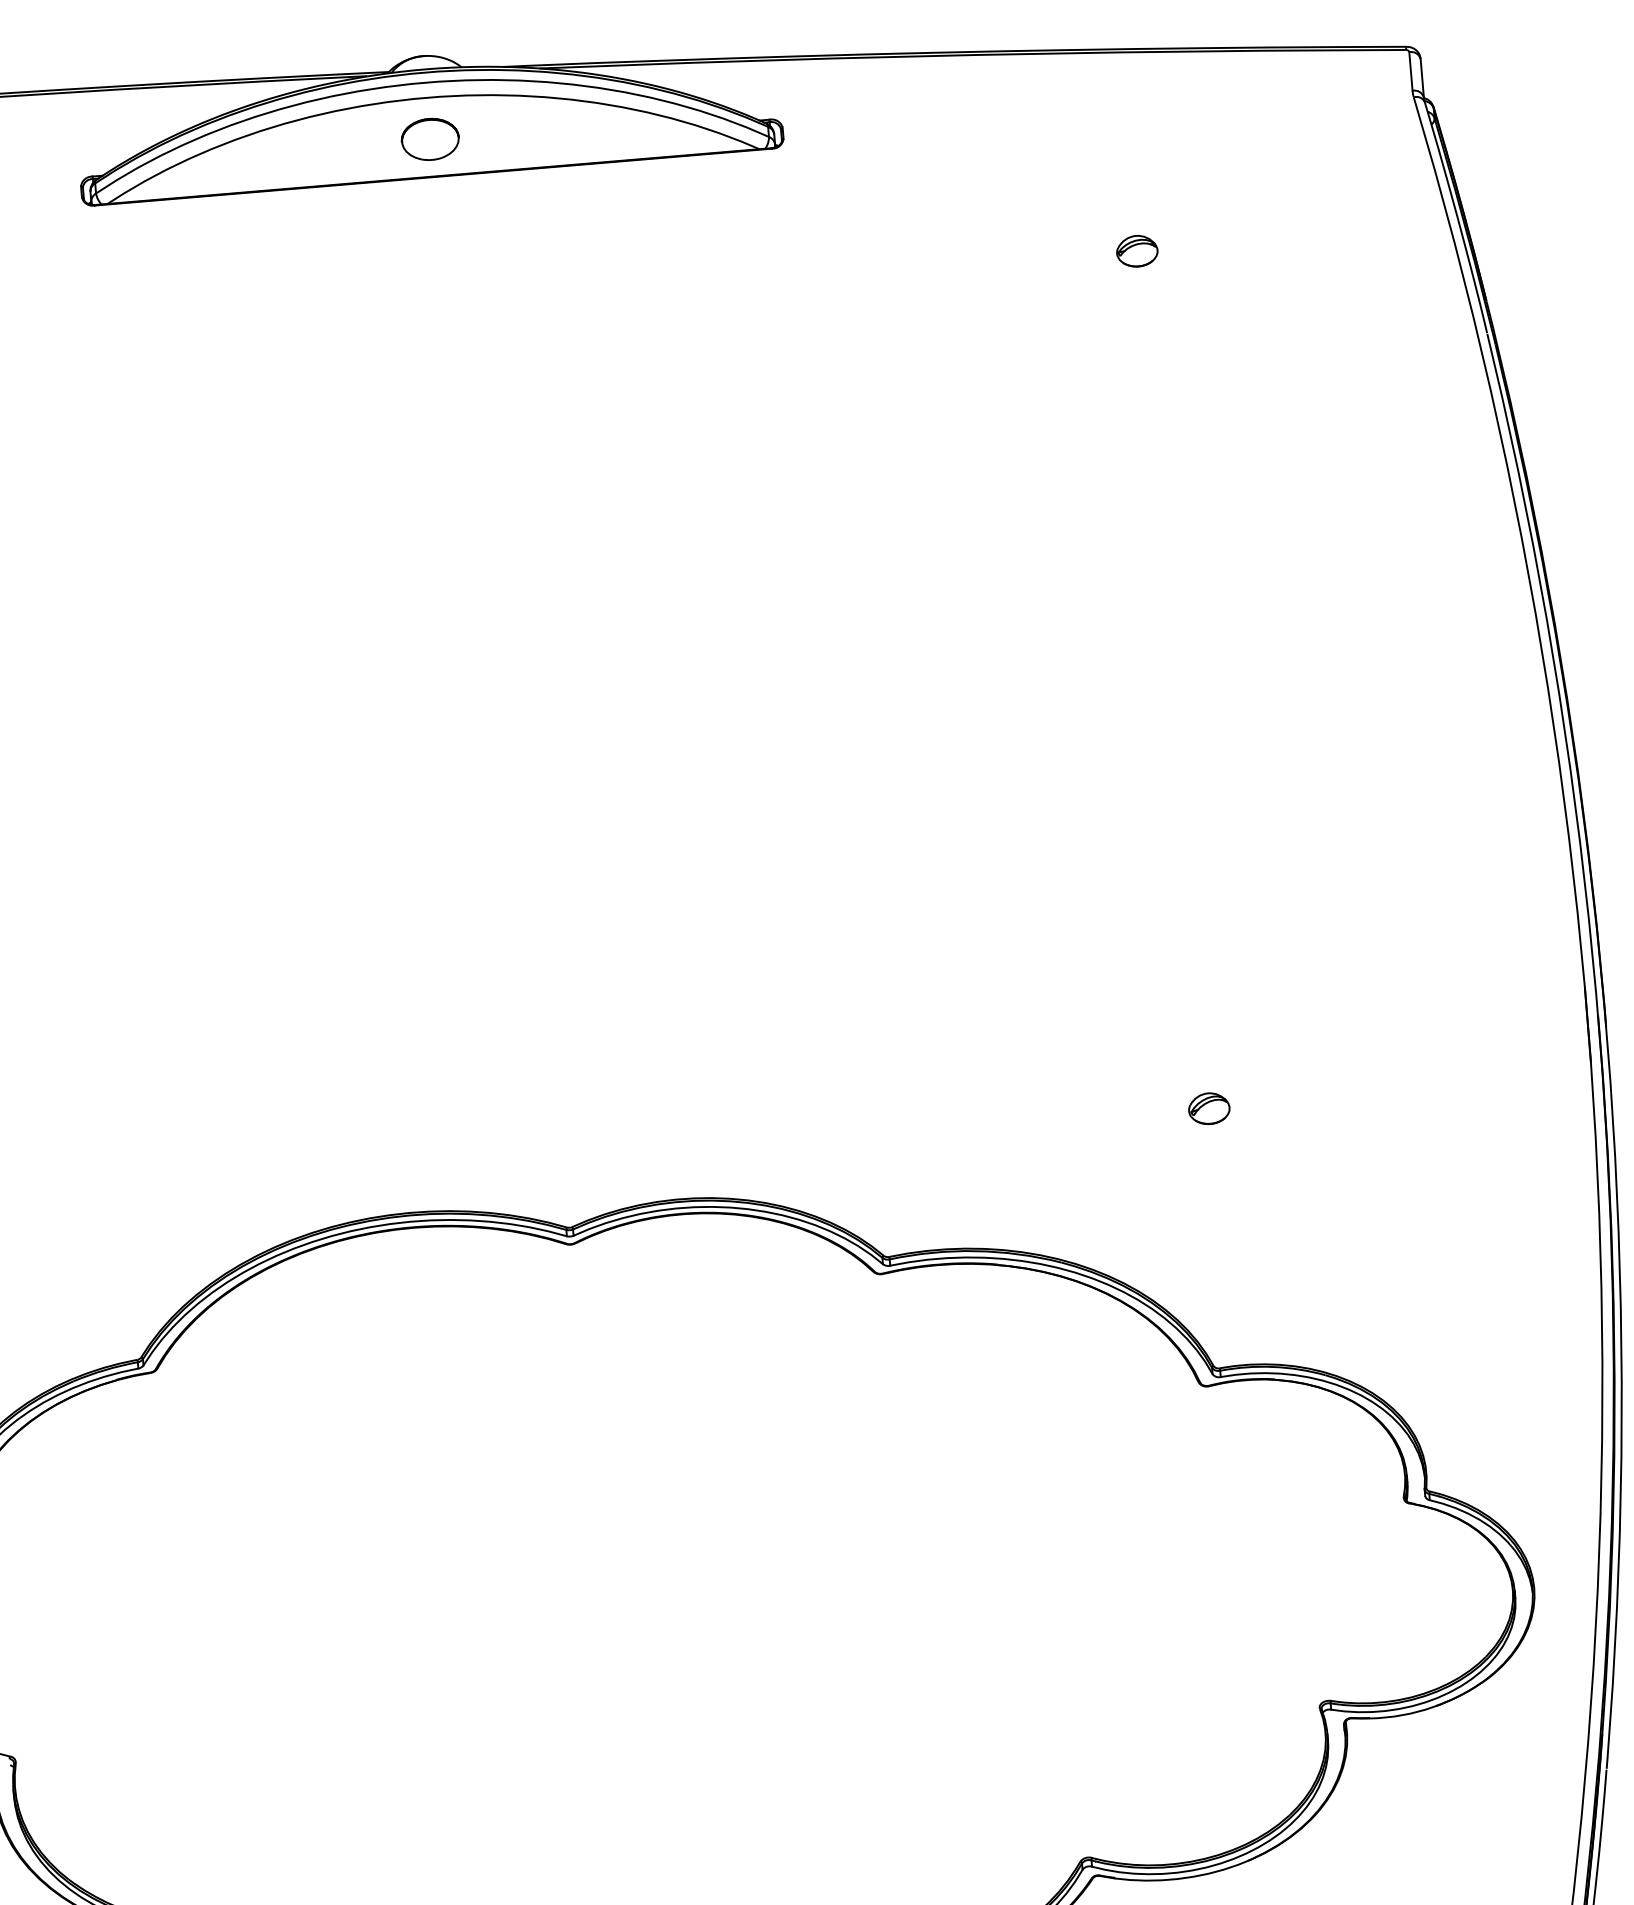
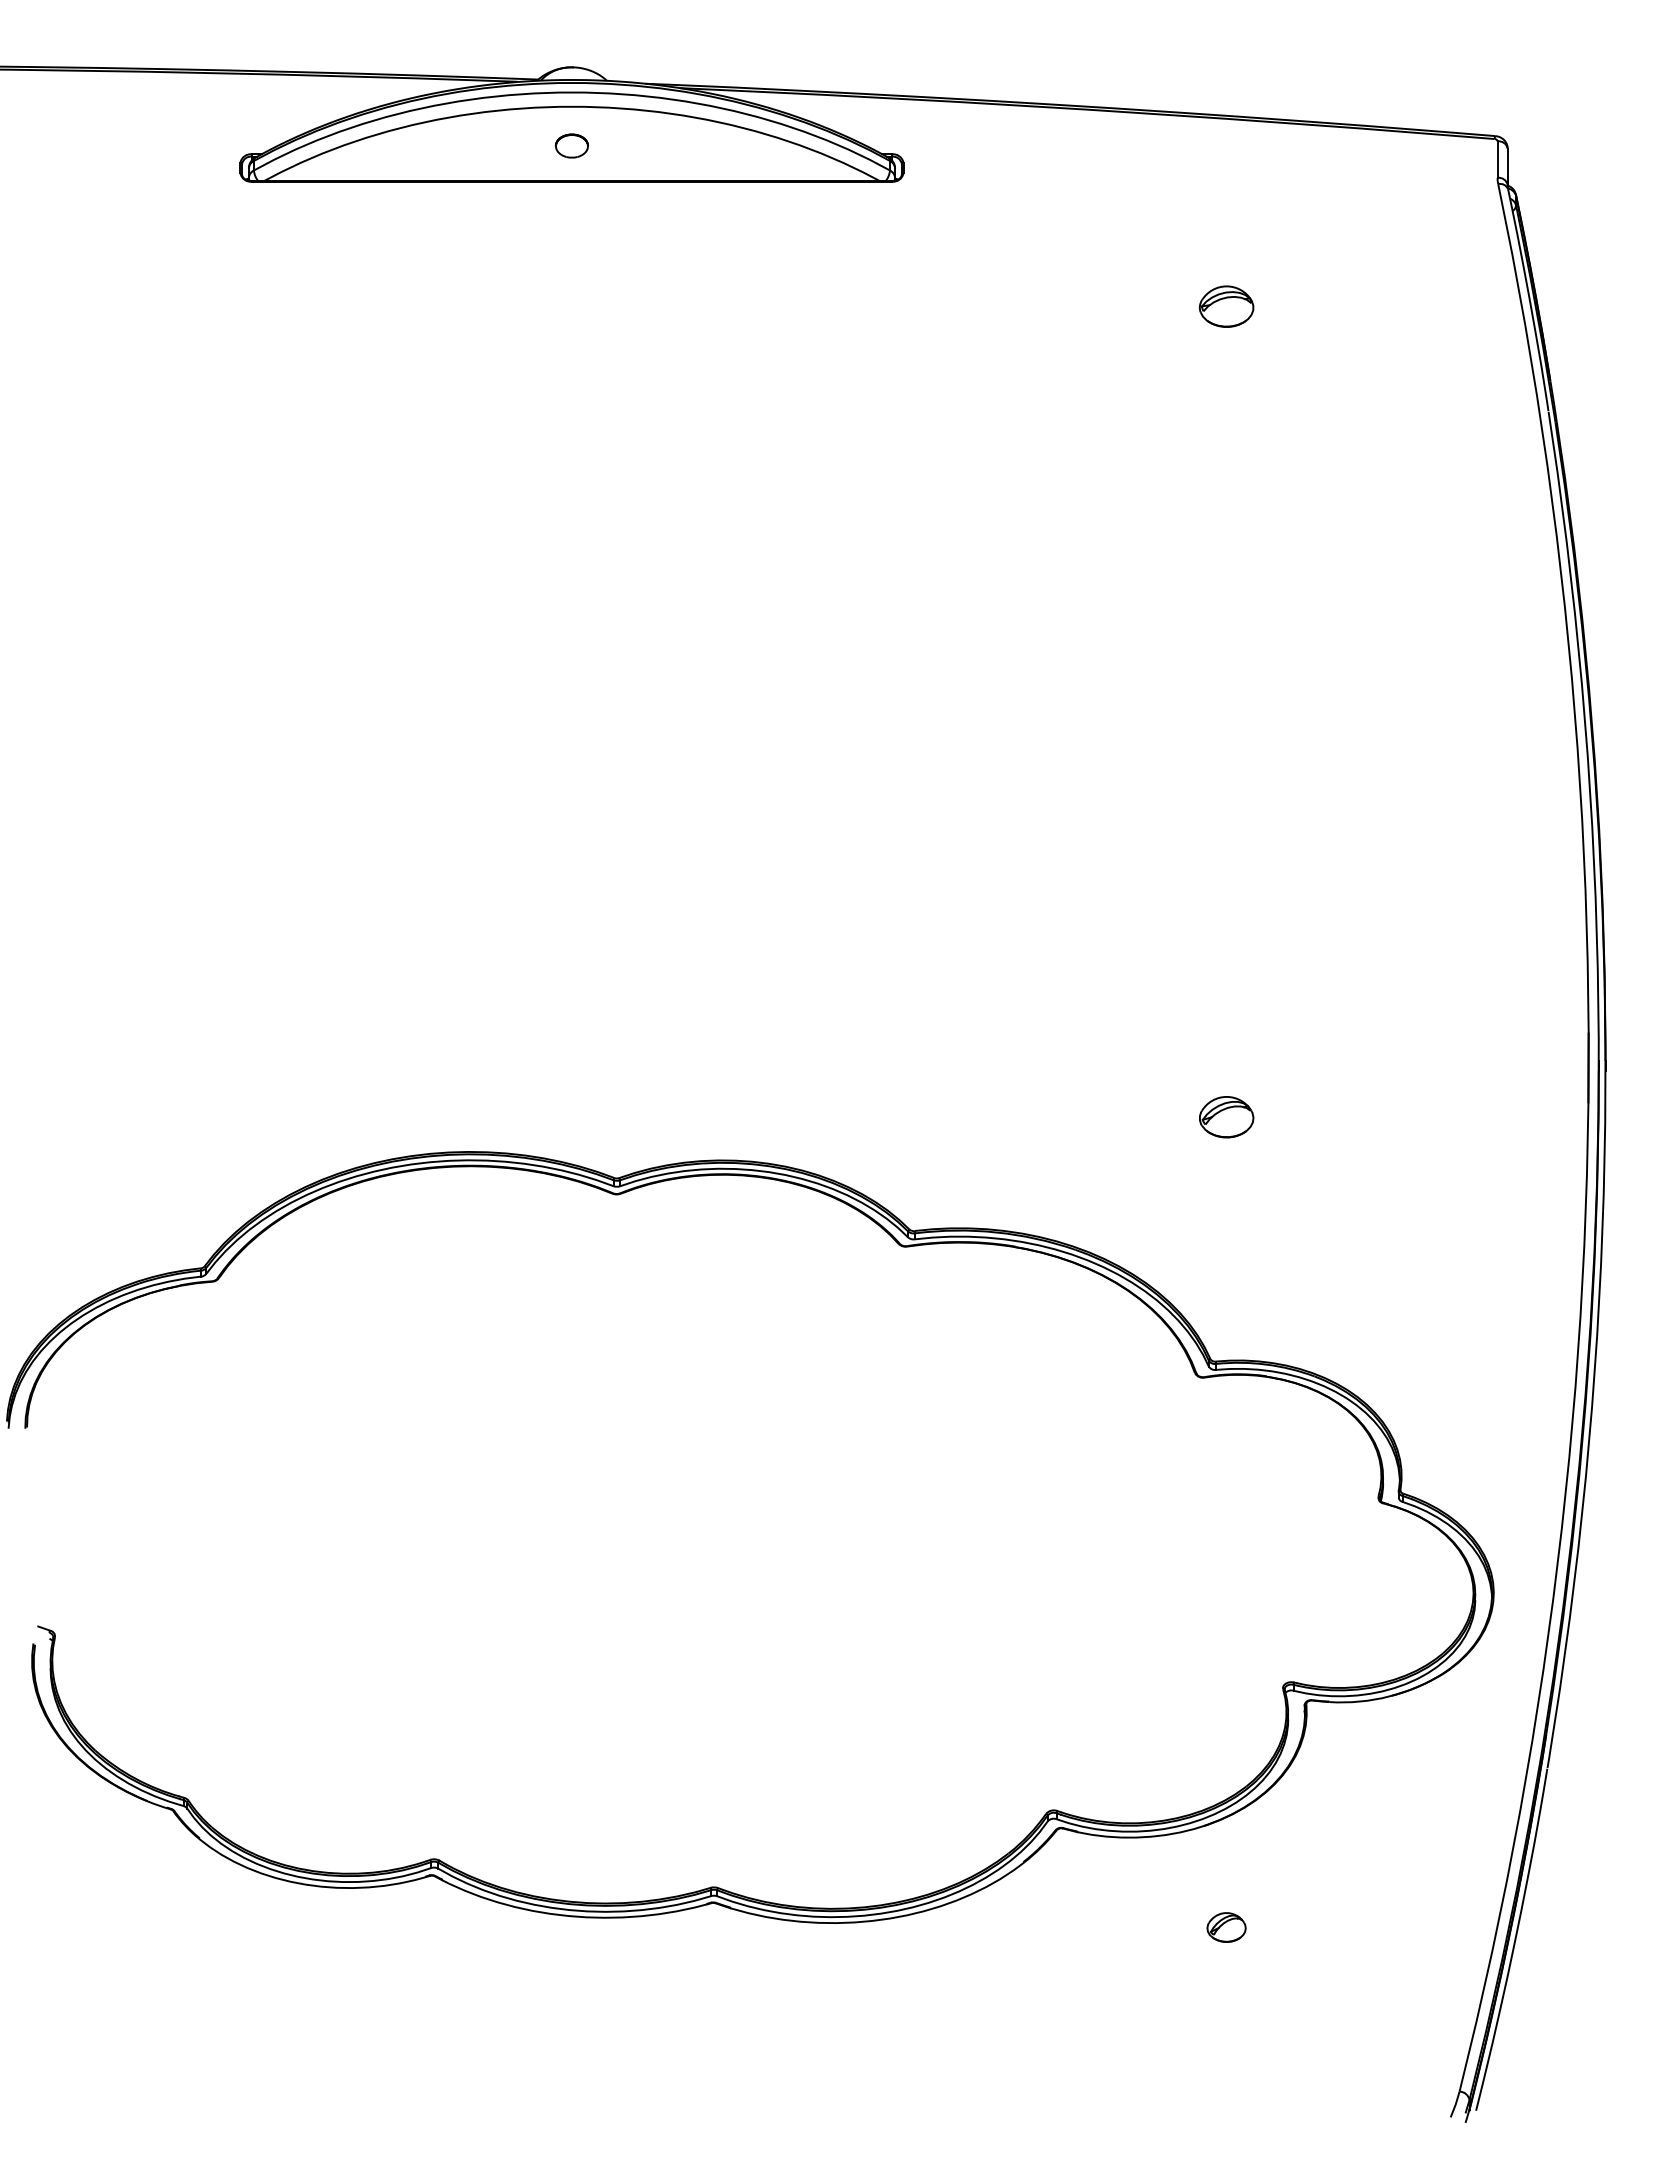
part: (429, 138) -> (571, 145), size x0.6
part: (1137, 250) -> (1226, 306), size x1.4
part: (1209, 1108) -> (1226, 1116), size x1.4

